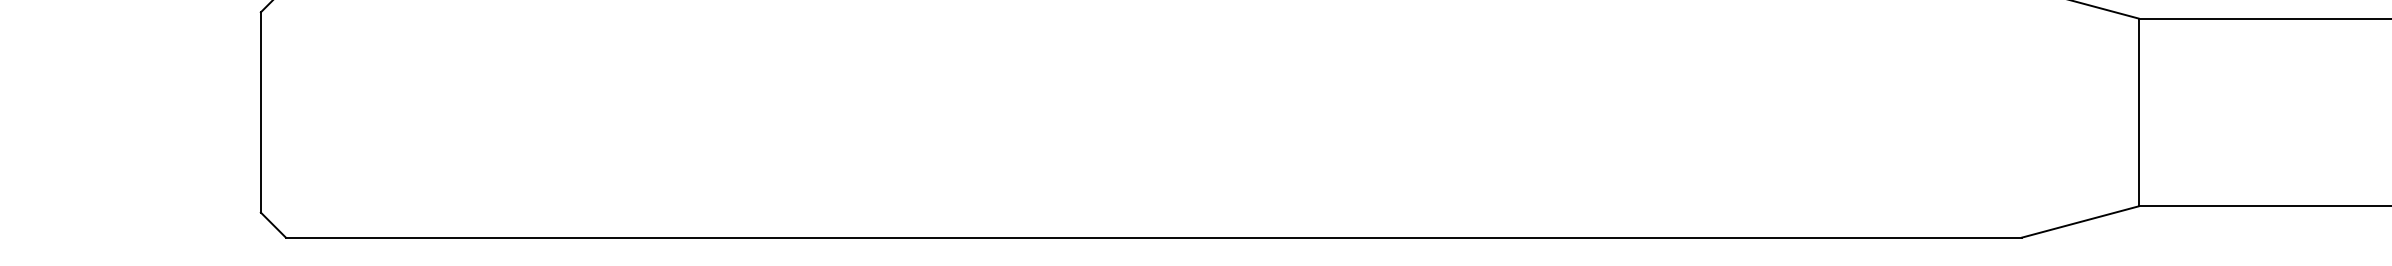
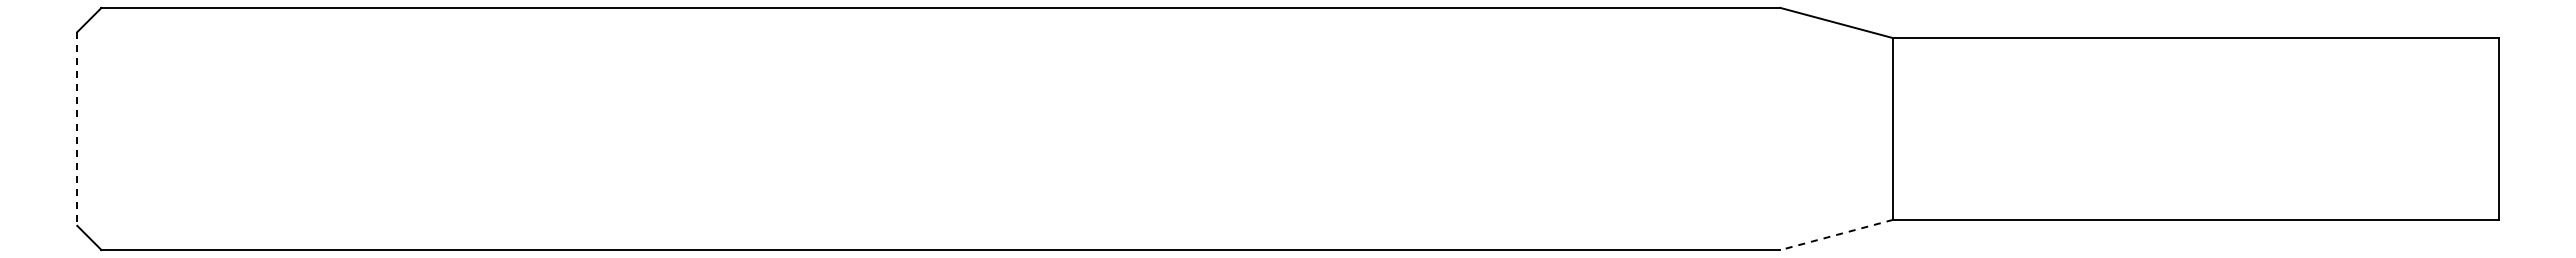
line: (261, 112) -> (77, 129), solid -> dashed
line: (2079, 222) -> (1836, 235), solid -> dashed

